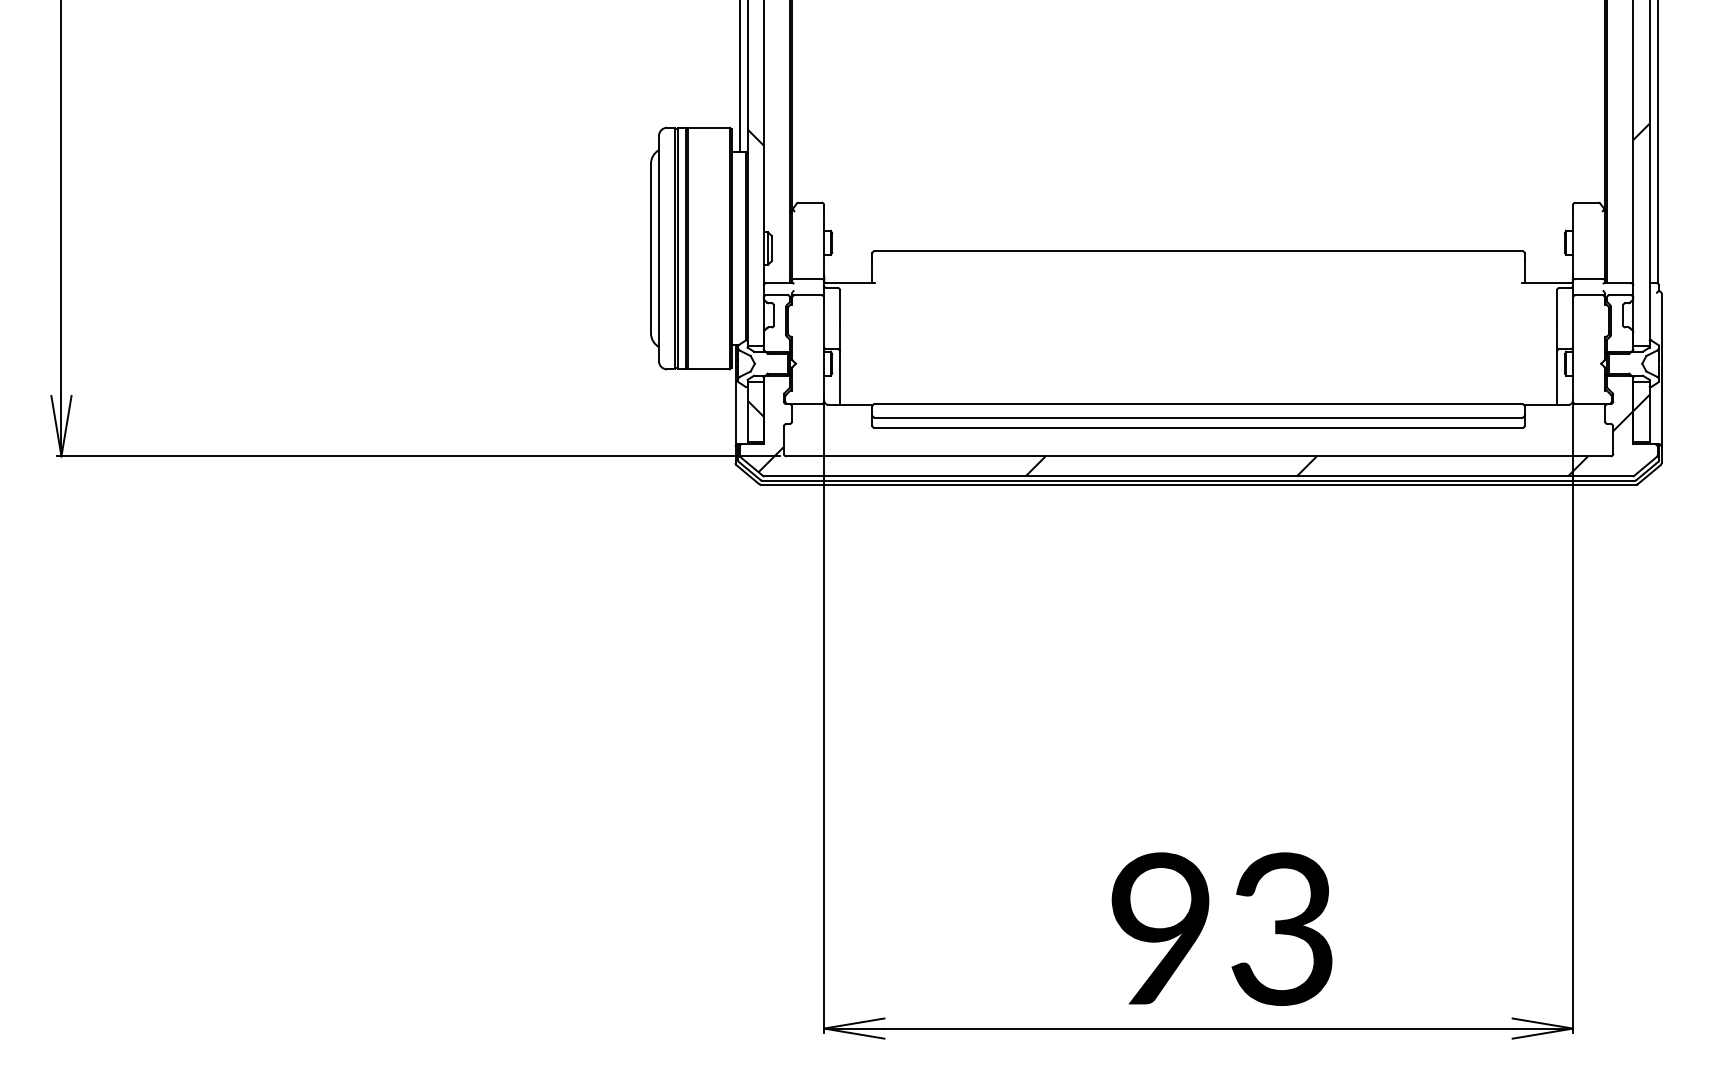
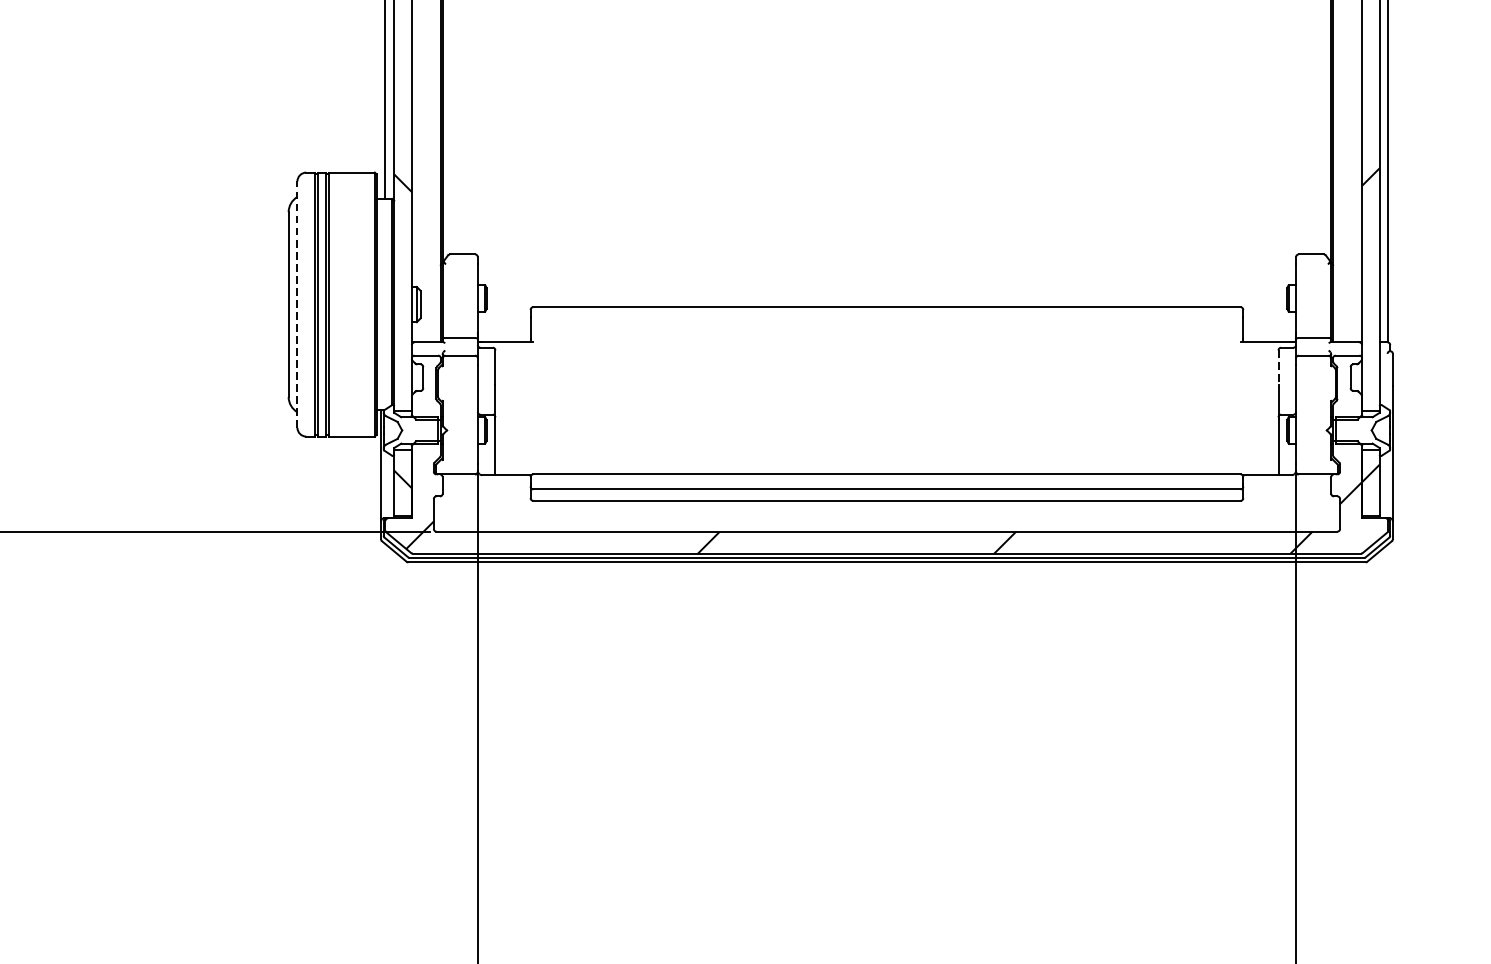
line: (659, 248) -> (297, 304), solid -> dashed
line: (1556, 306) -> (1278, 367), solid -> dashed

